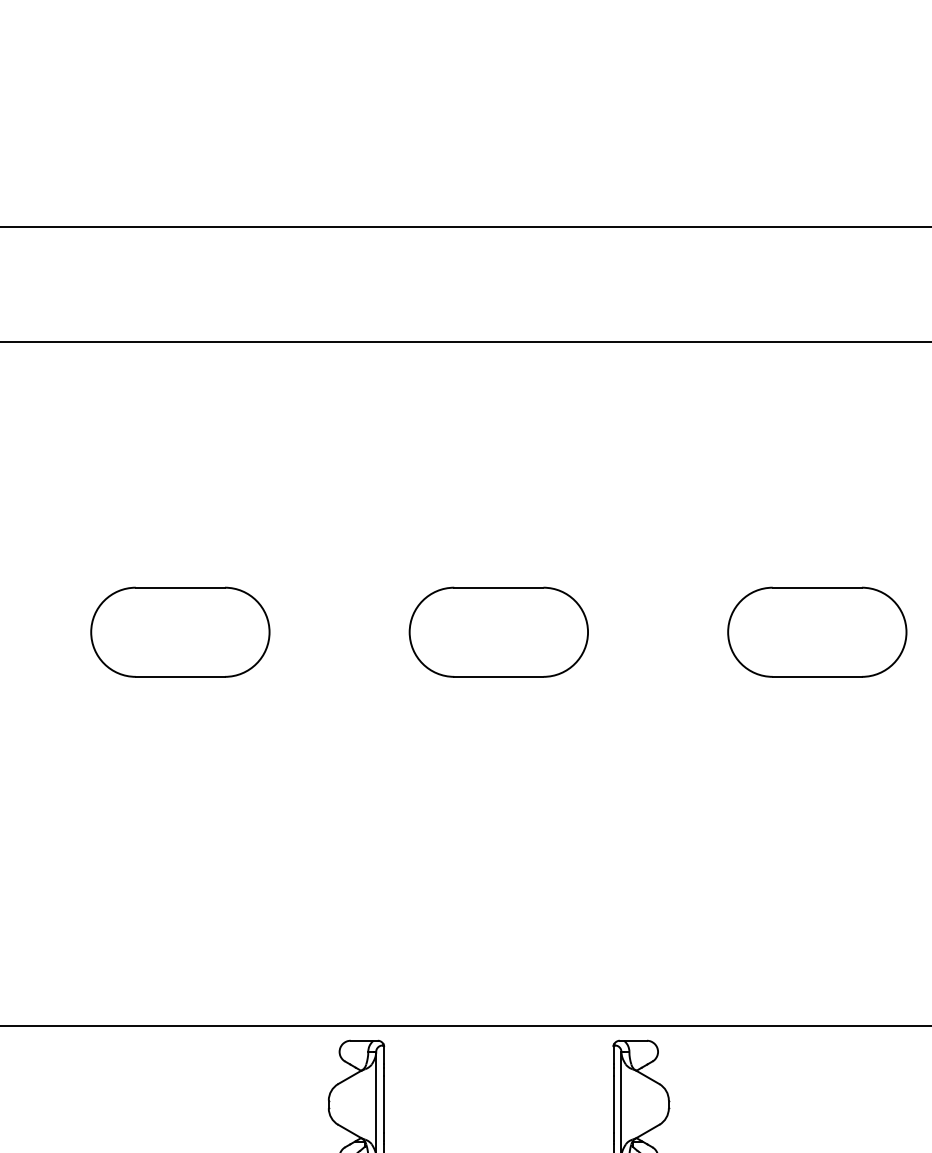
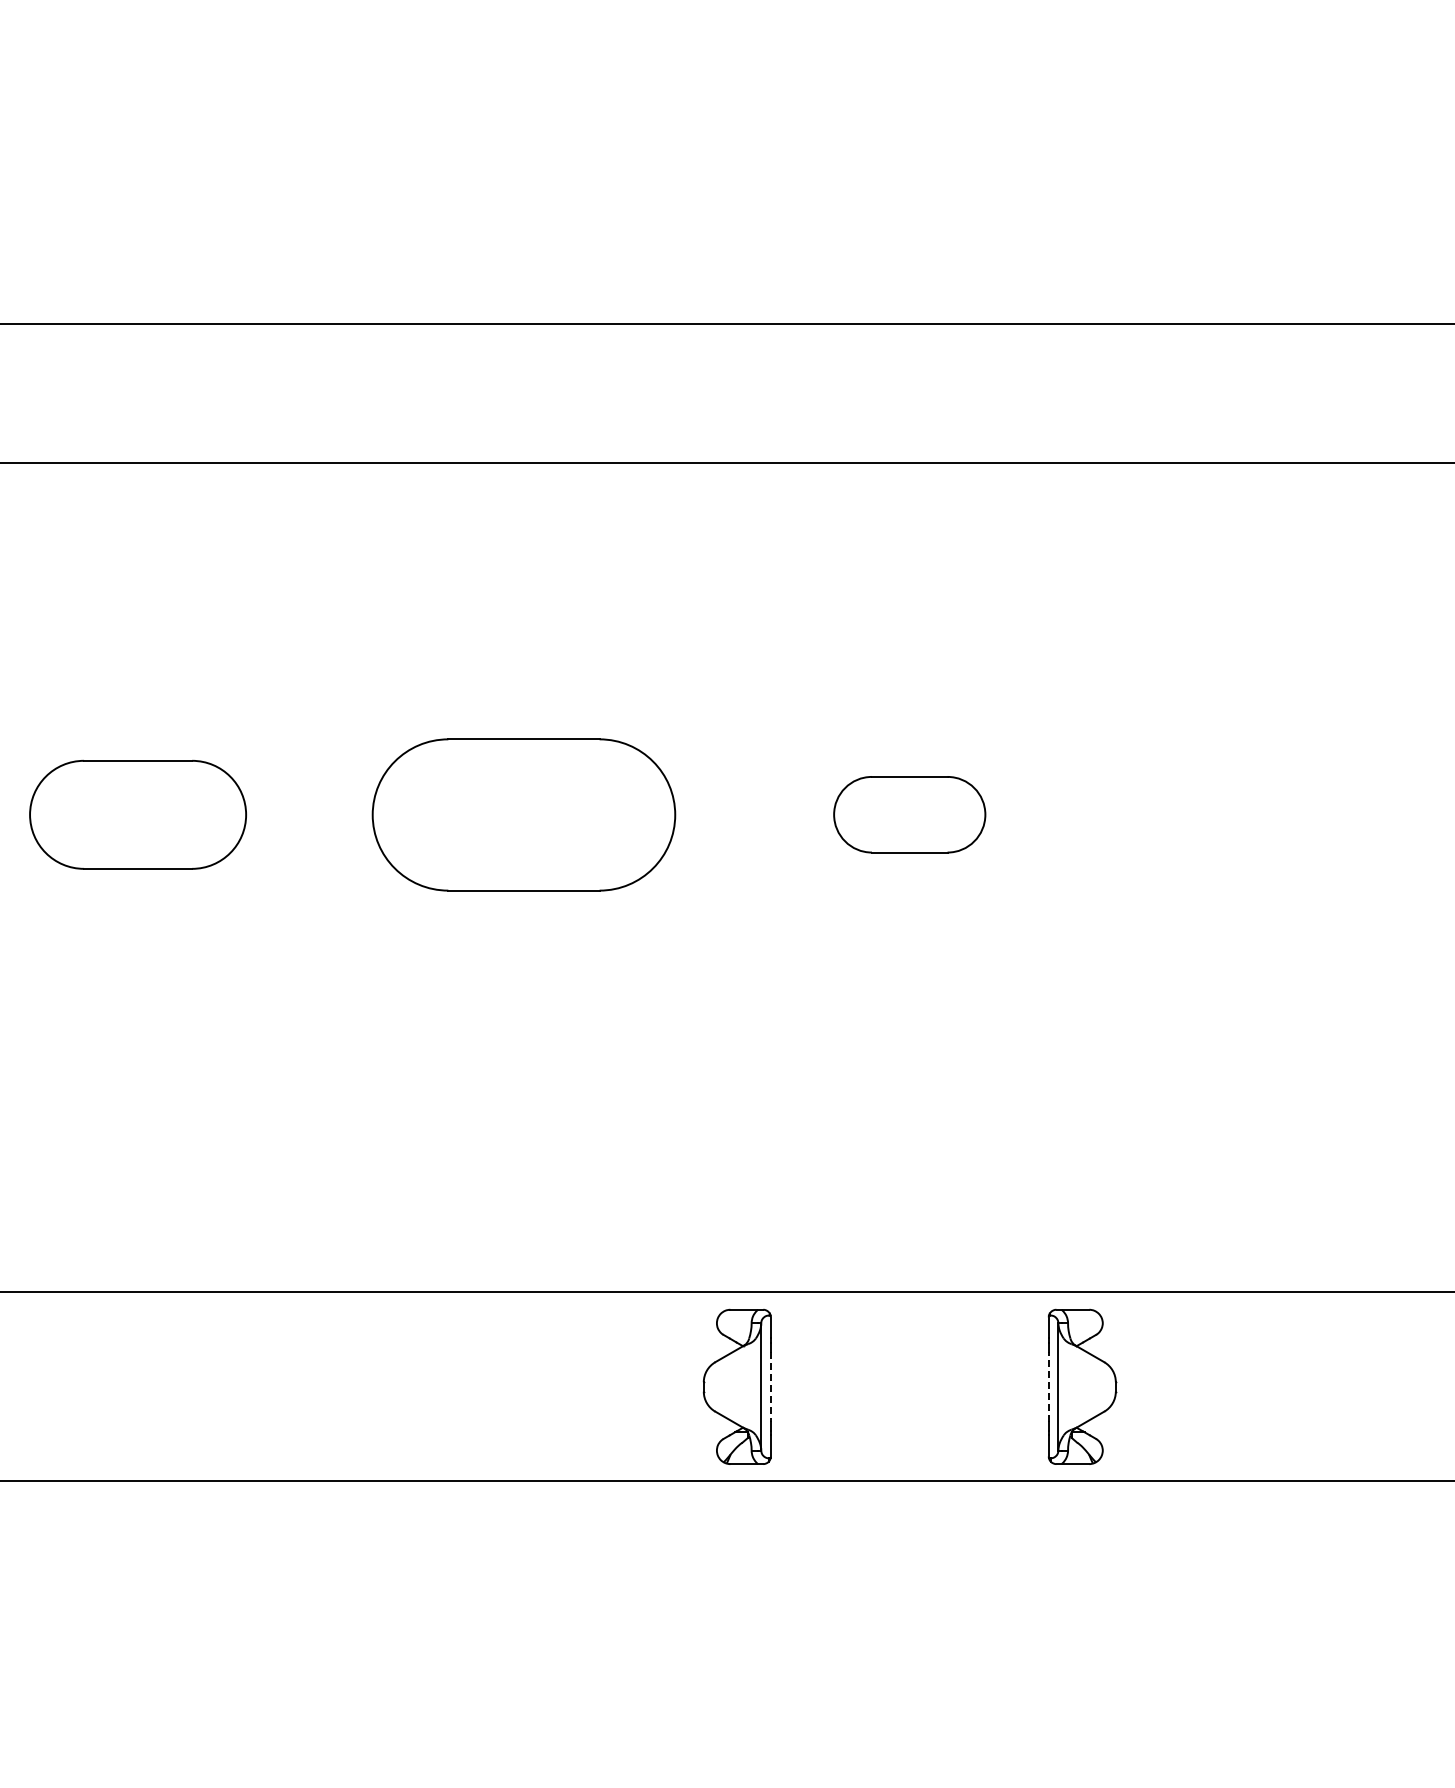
part: (179, 632) -> (523, 814), size x1.4
part: (498, 632) -> (909, 814), size x0.7
part: (817, 632) -> (1295, 814), removed
line: (383, 1104) -> (770, 1386), solid -> dashed
line: (613, 1104) -> (1048, 1386), solid -> dashed

